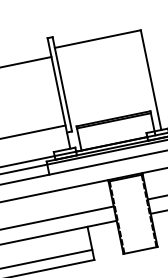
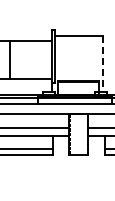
line: (151, 80) -> (103, 64), solid -> dashed

